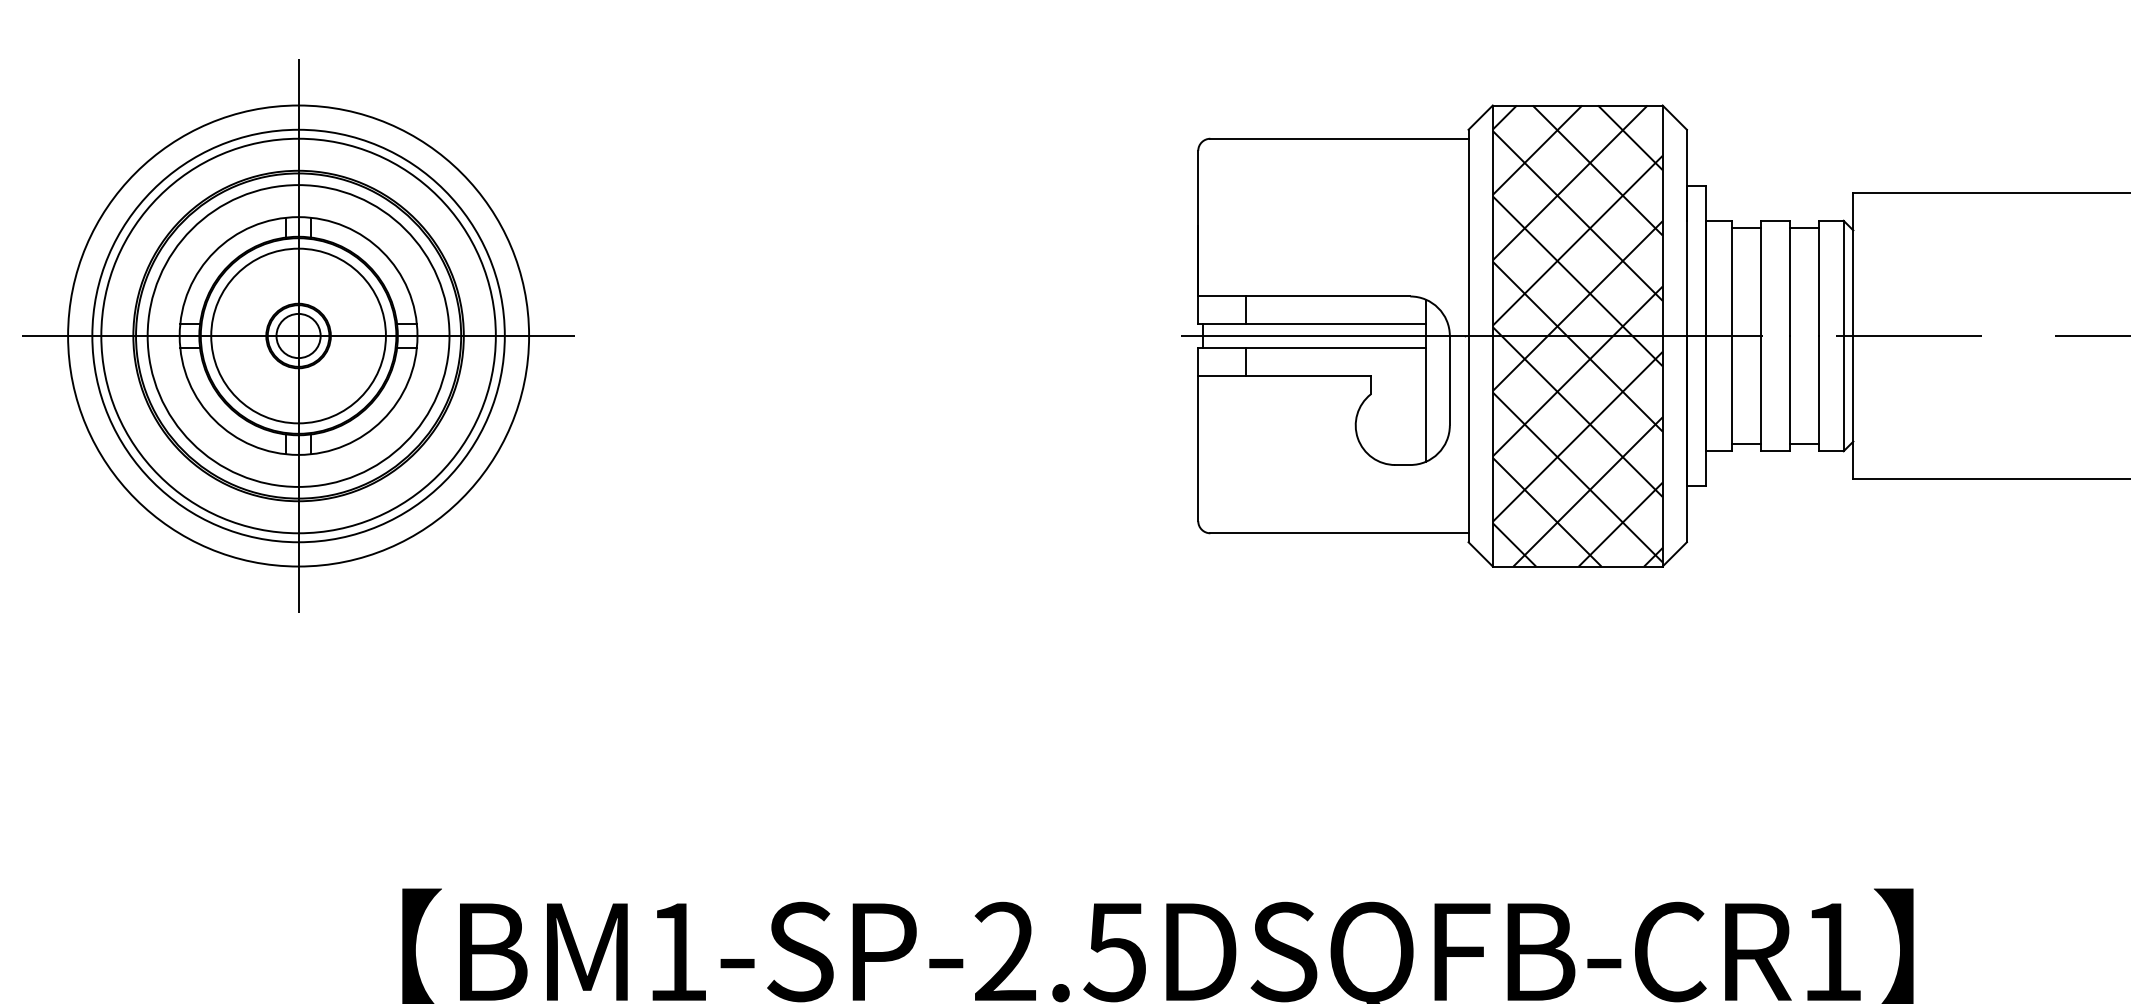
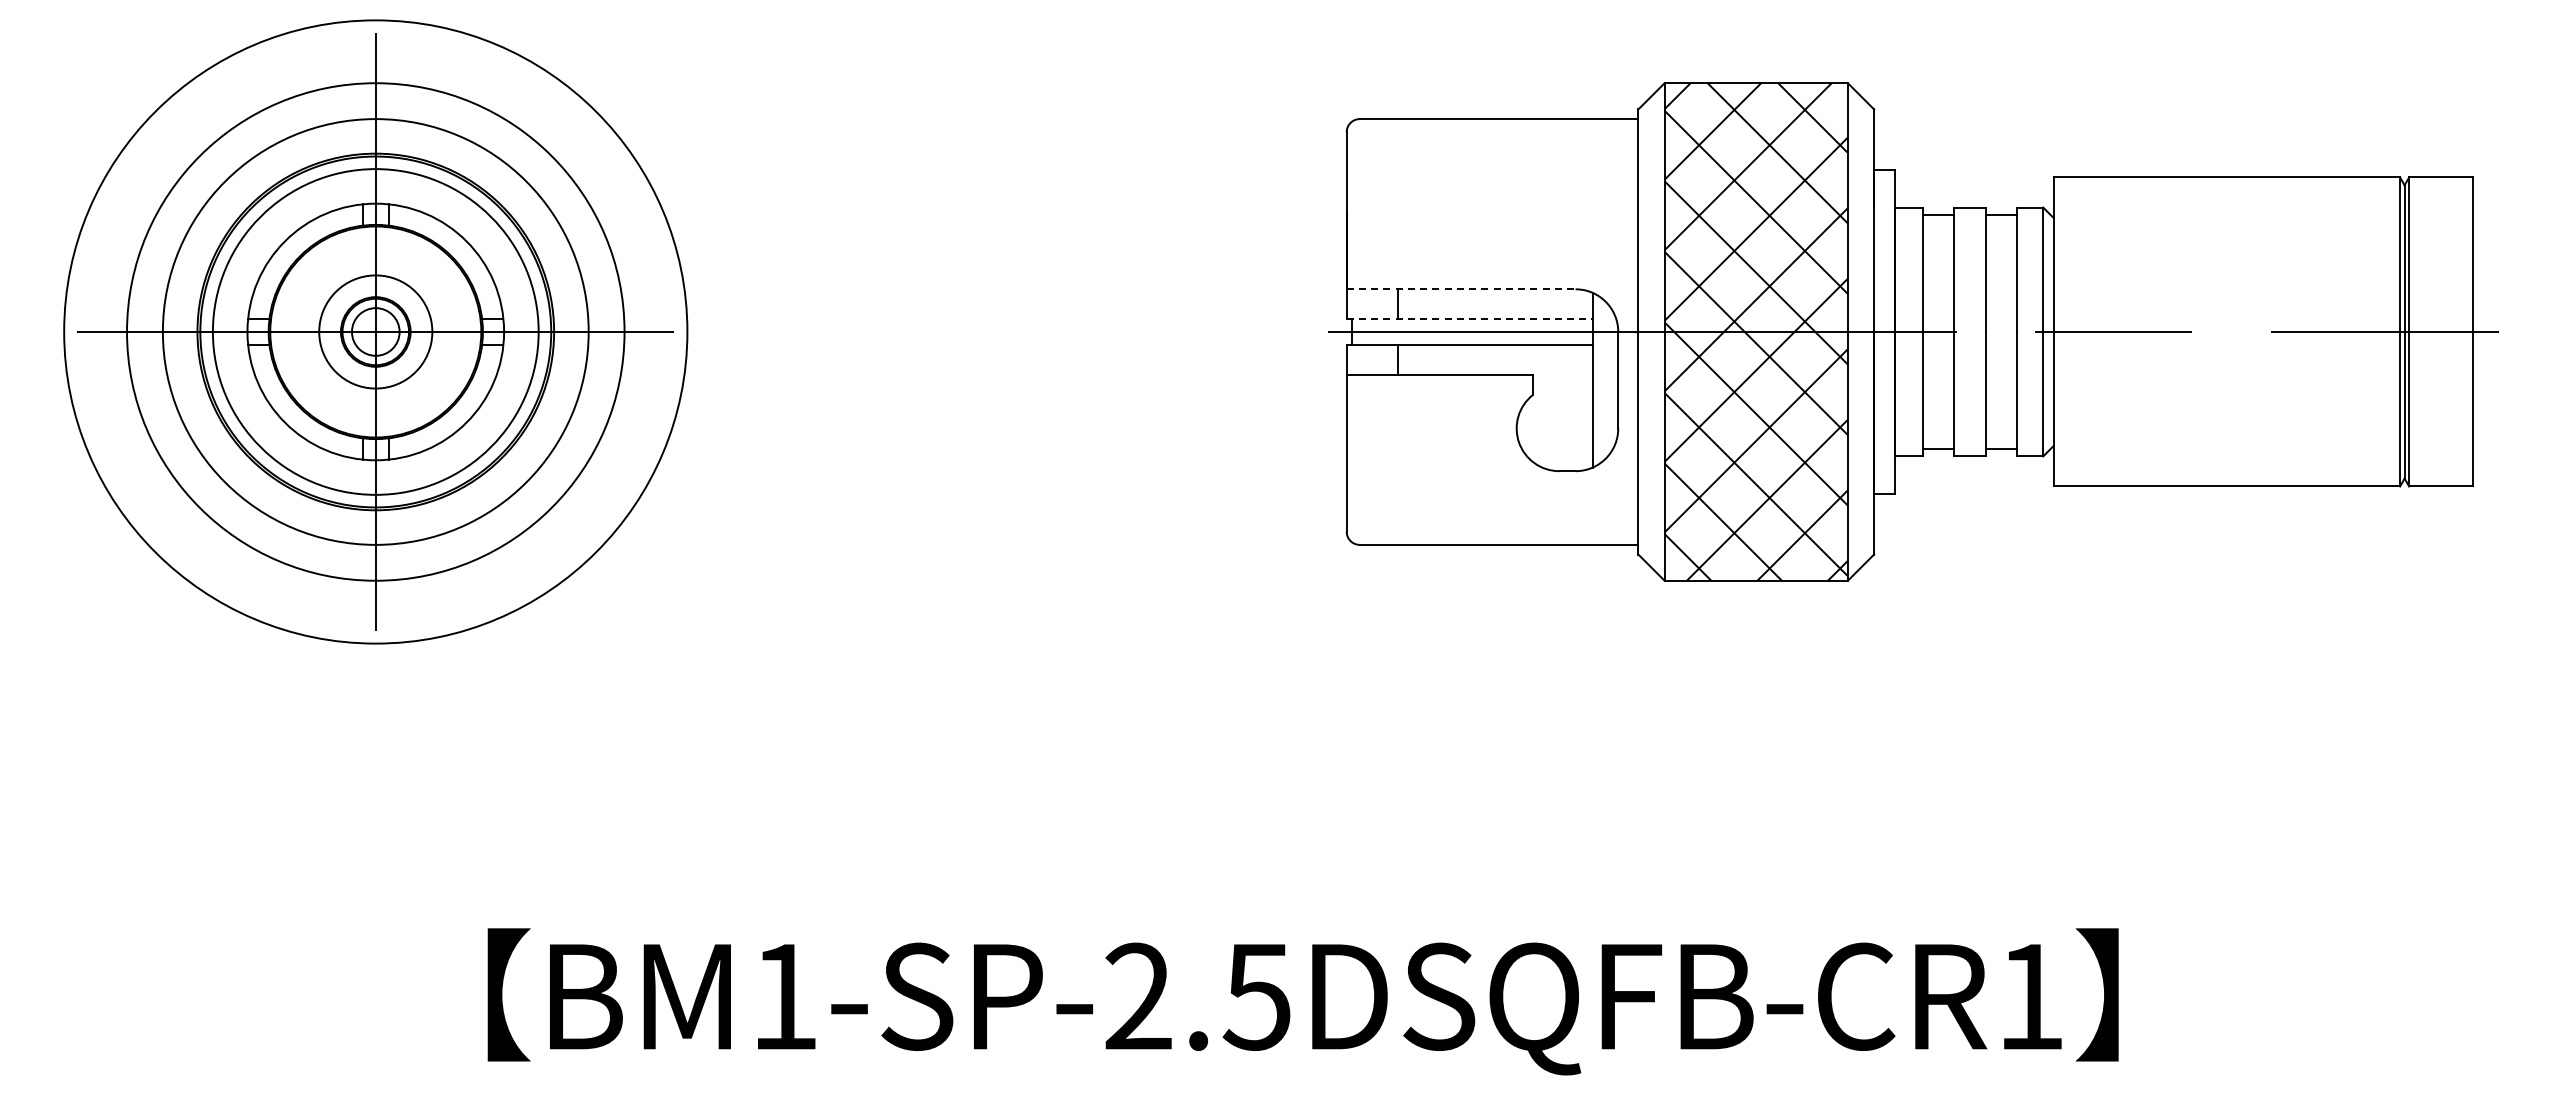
line: (1304, 296) -> (1461, 289), solid -> dashed
line: (1312, 323) -> (1470, 318), solid -> dashed
circle: (298, 335) -> (375, 331), size x0.6
circle: (298, 335) -> (375, 331), size x1.4

